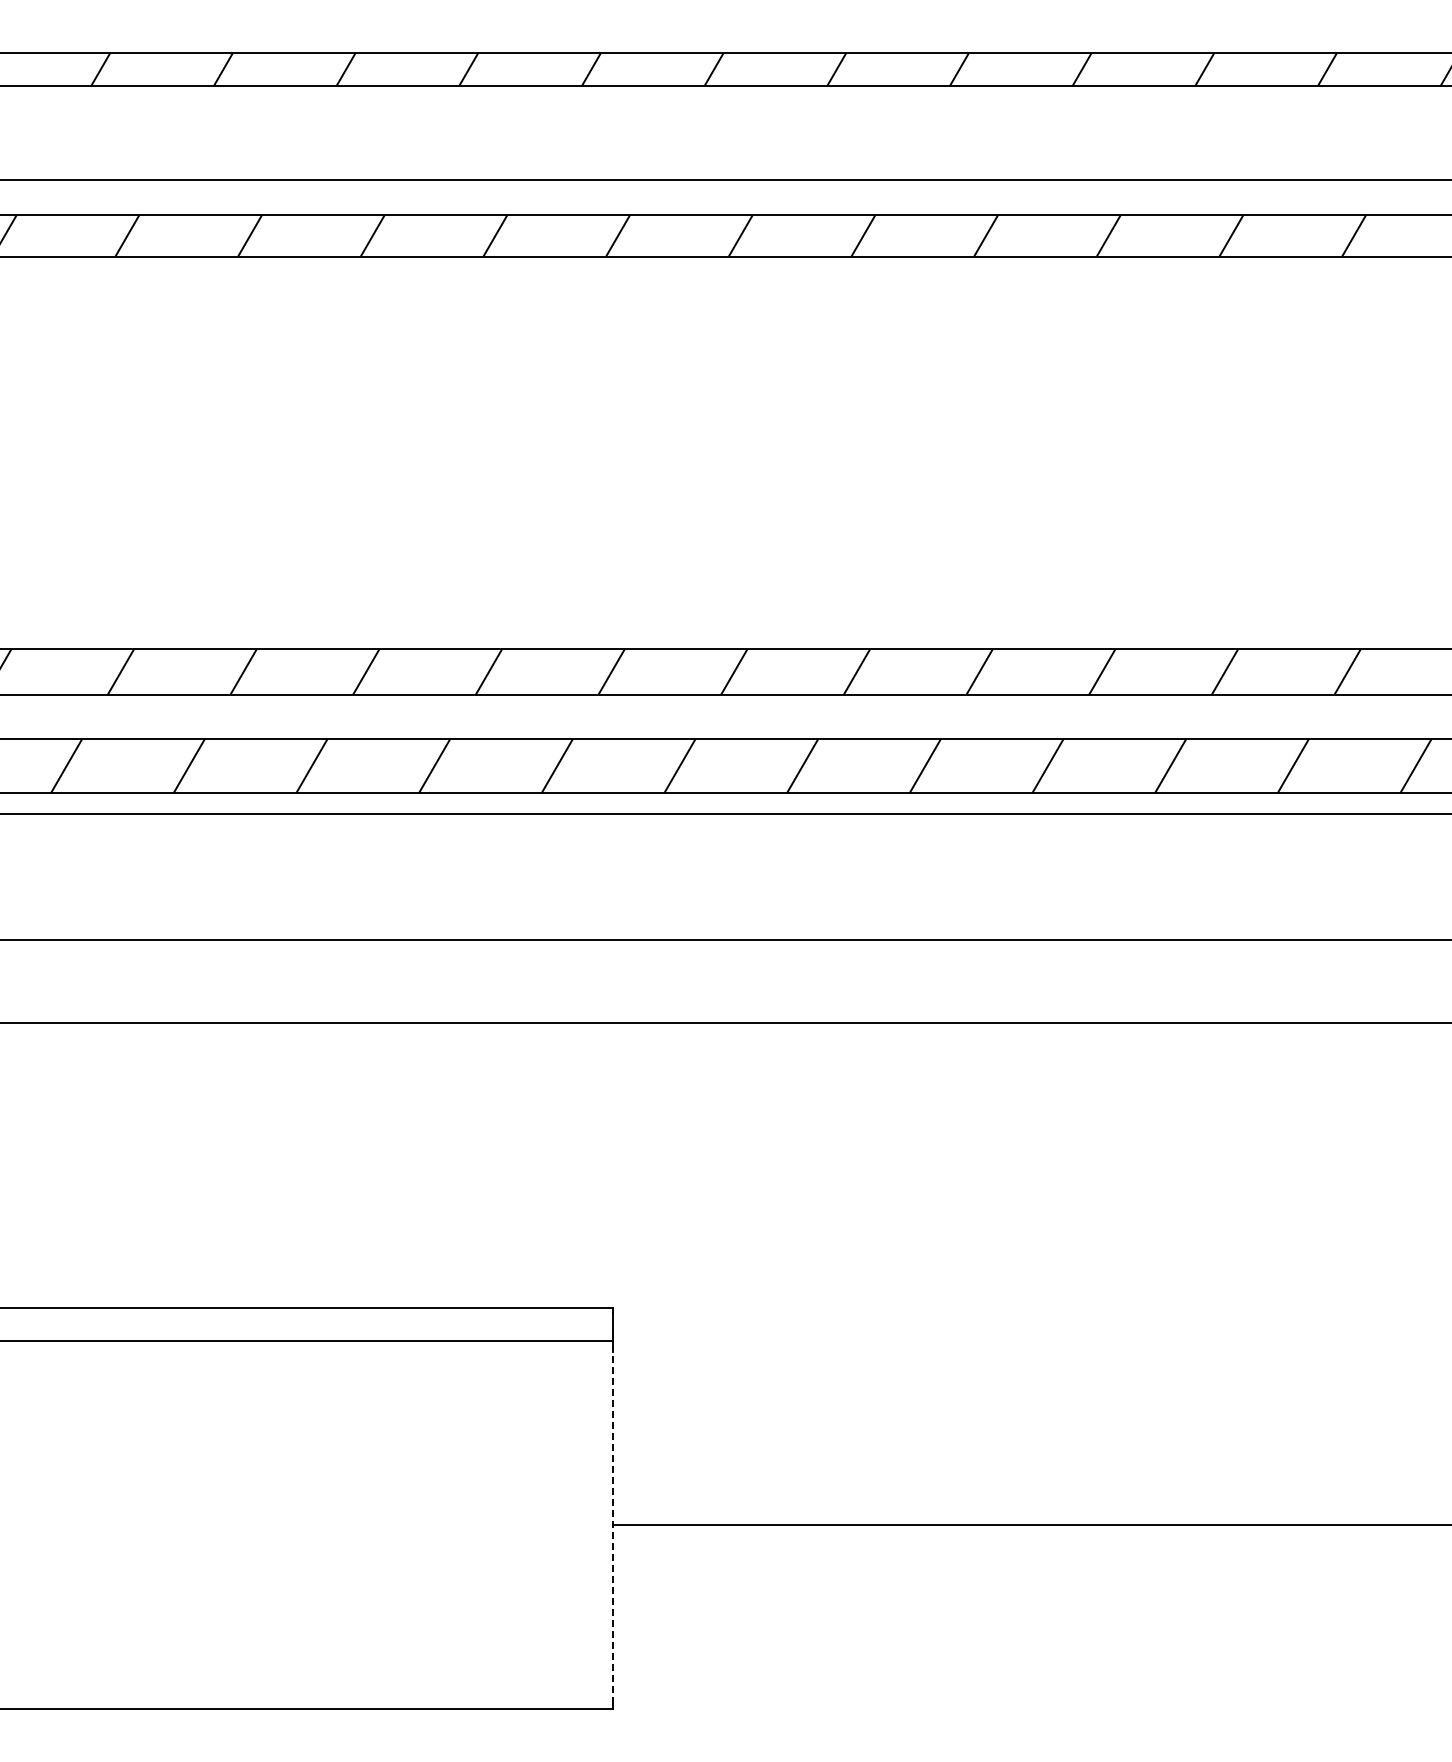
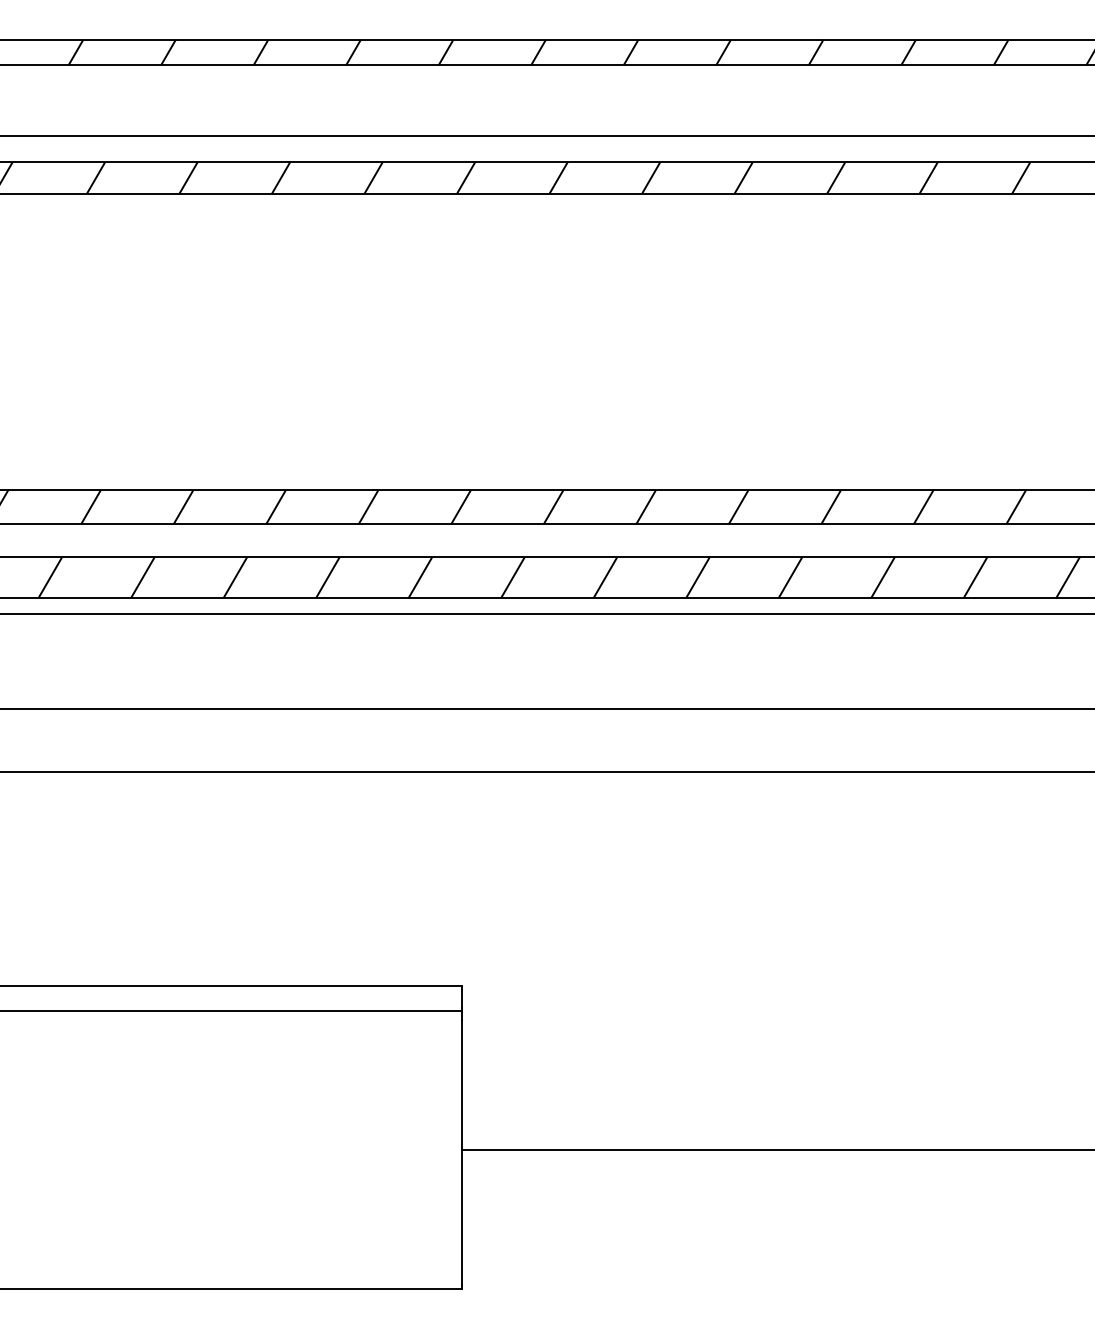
line: (612, 1527) -> (461, 1152), dashed -> solid

